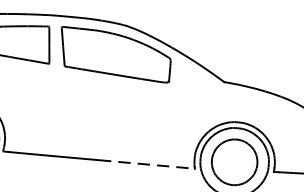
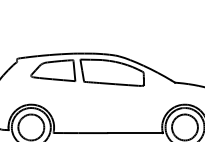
line: (148, 165) -> (136, 133), dashed -> solid

